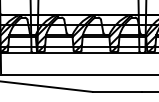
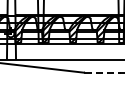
line: (116, 91) -> (102, 72), solid -> dashed

